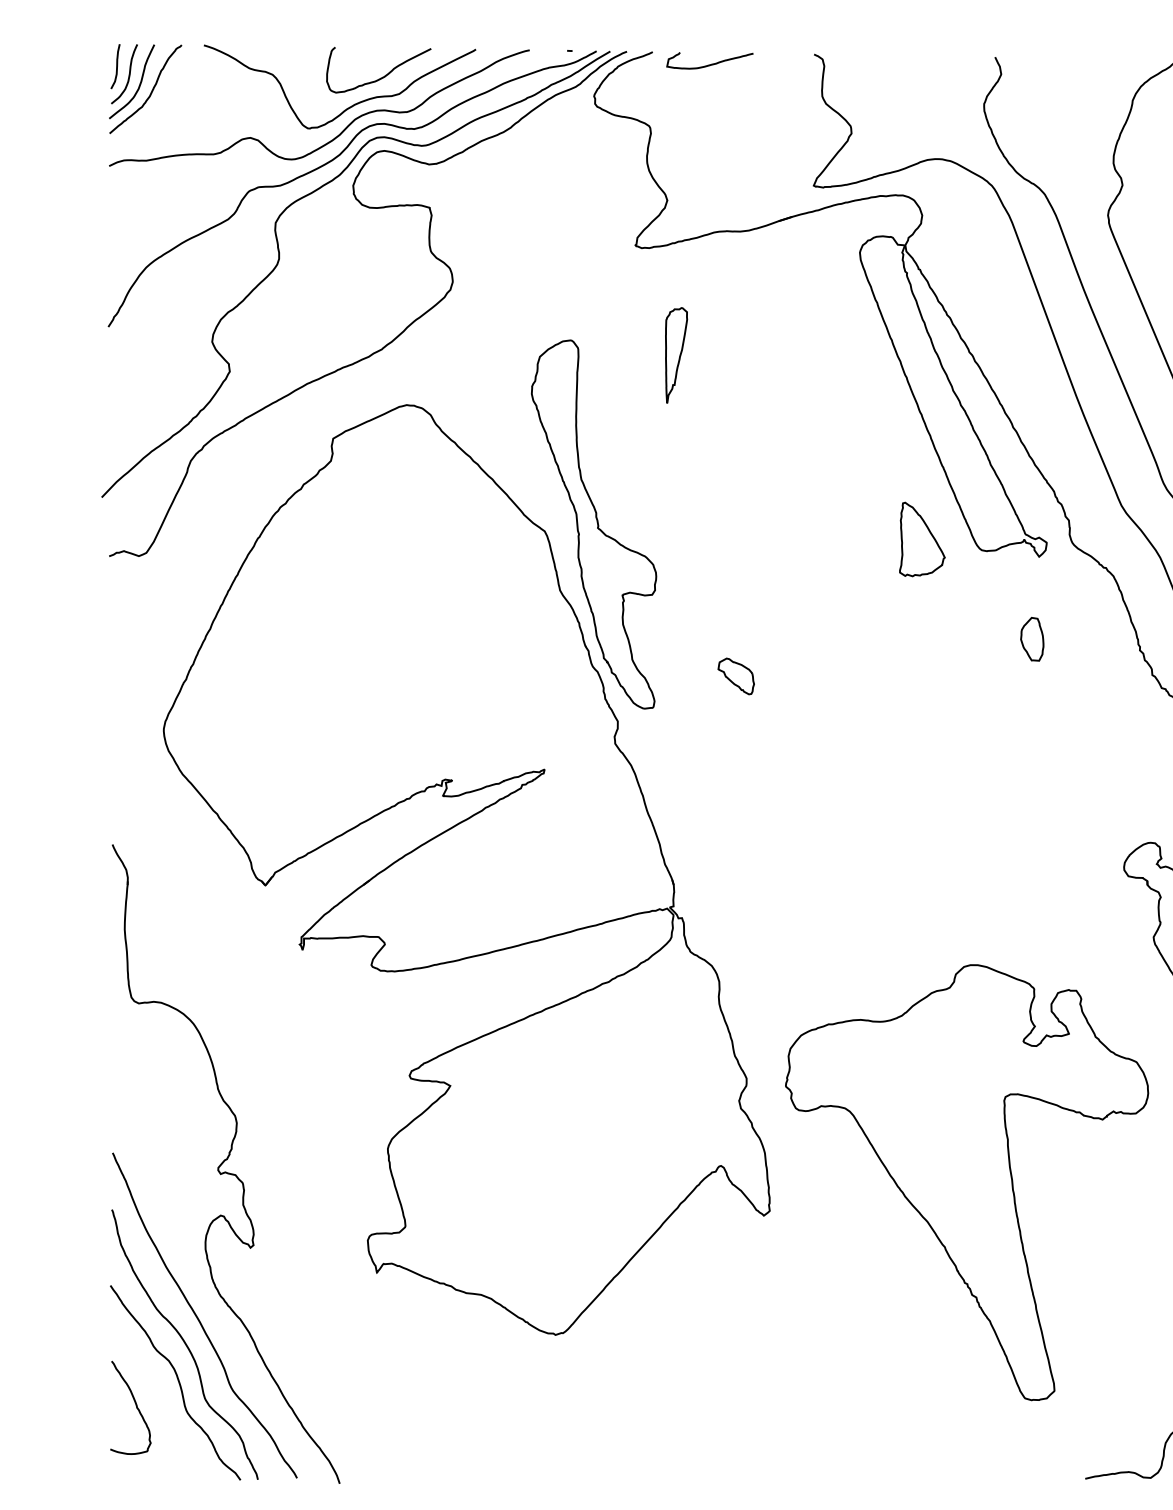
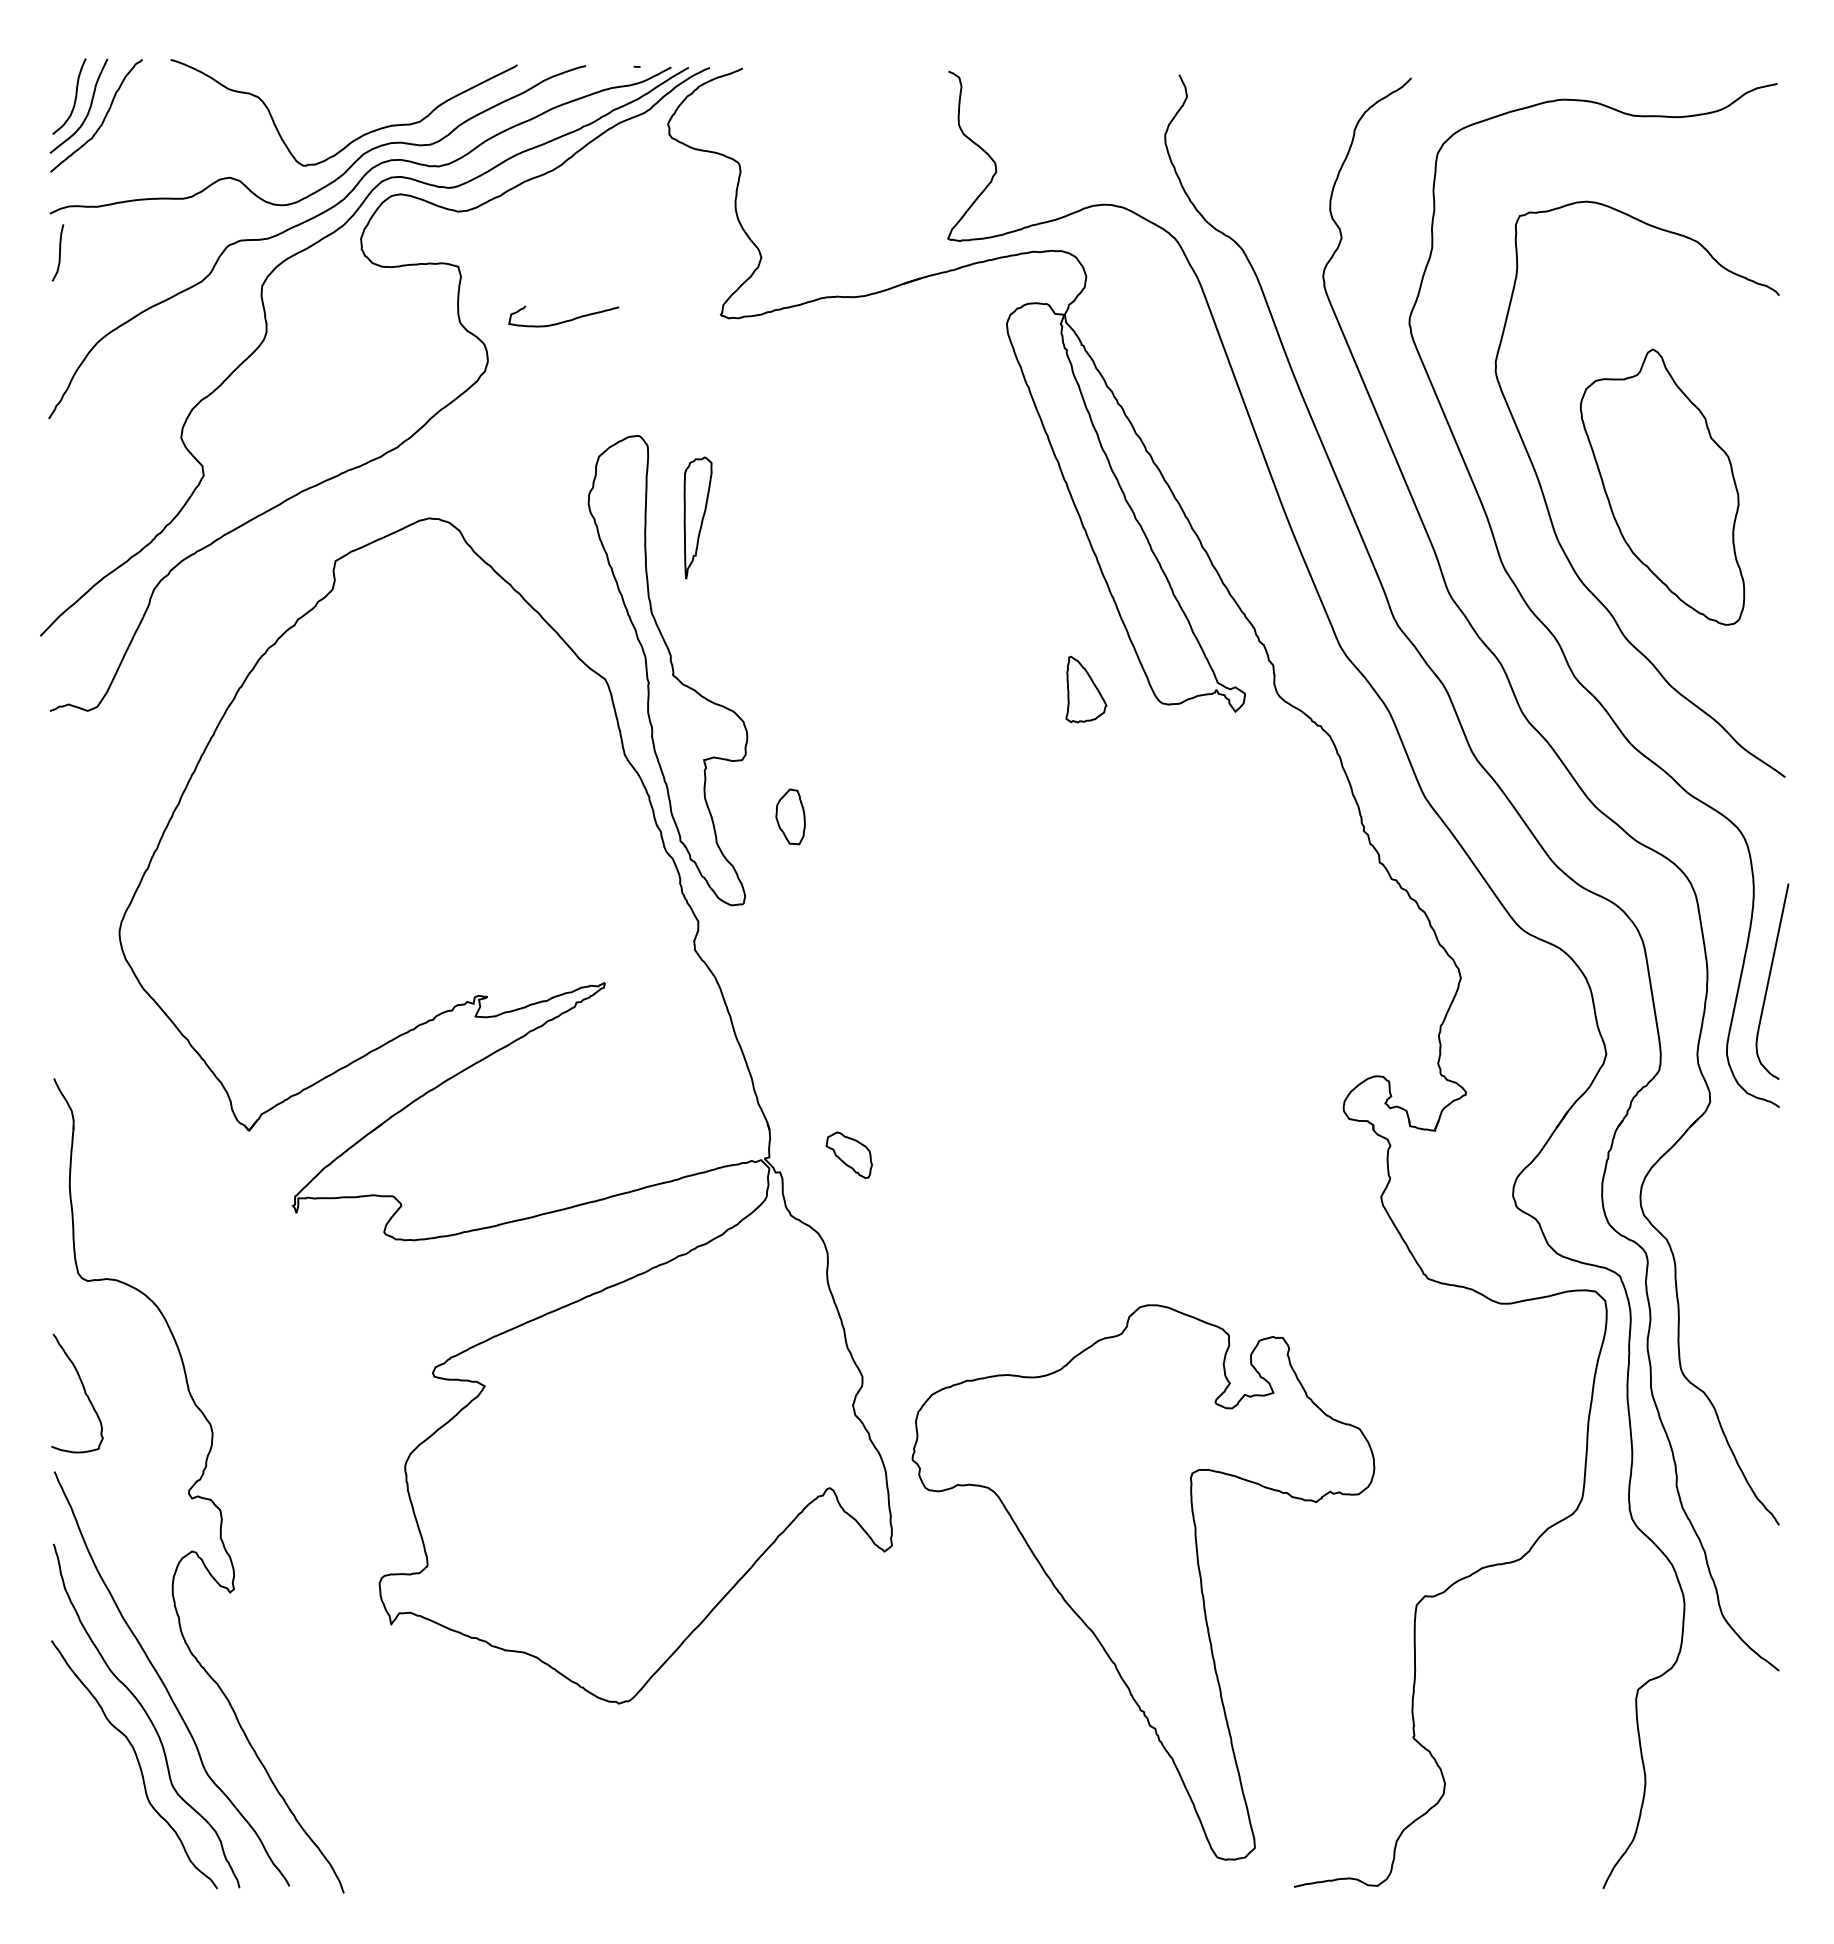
curve: (711, 63) -> (565, 320), moved
curve: (116, 66) -> (59, 252), moved
curve: (381, 77) -> (397, 100), removed
part: (676, 355) -> (697, 517), moved
part: (922, 539) -> (1086, 689), size x0.7
part: (1032, 638) -> (790, 816), moved
part: (735, 675) -> (848, 1154), moved
part: (967, 1182) -> (1143, 1582), moved
curve: (136, 1407) -> (84, 1393), moved

